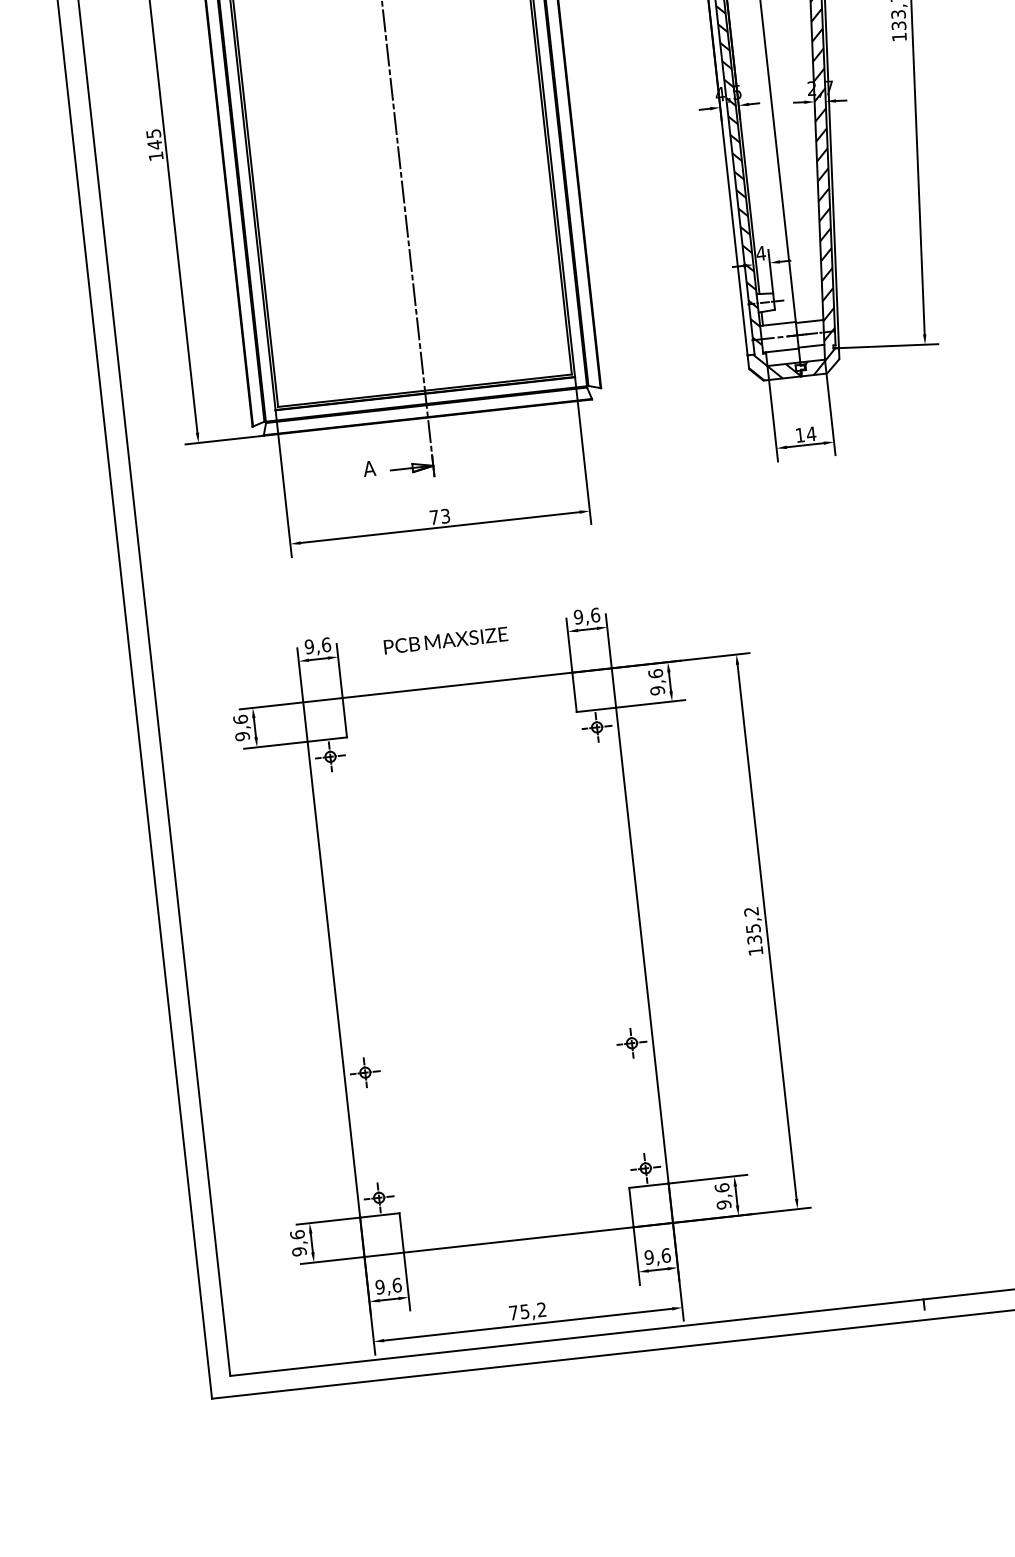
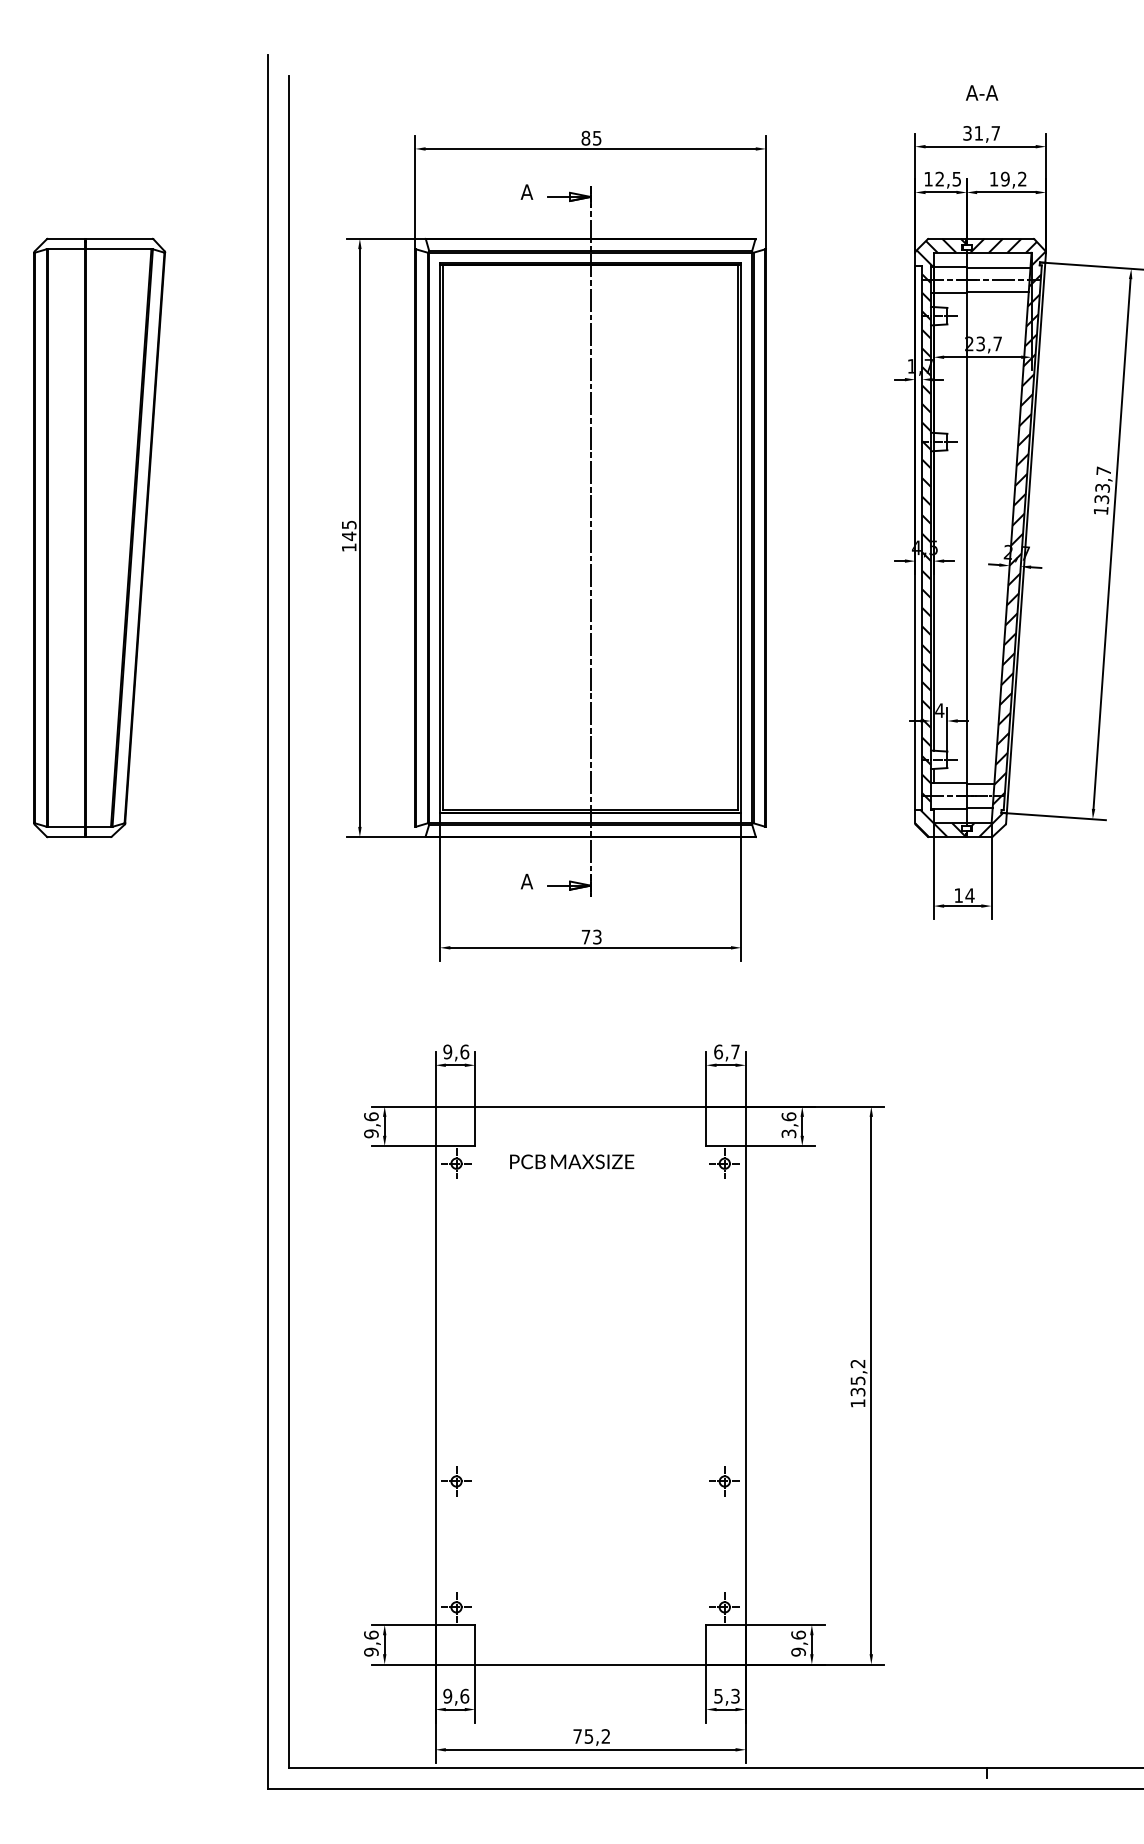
text: (587, 615) -> (727, 1051), 9,6 -> 6,7
text: (446, 640) -> (572, 1161), moved
text: (657, 690) -> (788, 1133), 9,6 -> 3,6
text: (658, 1255) -> (727, 1695), 9,6 -> 5,3

